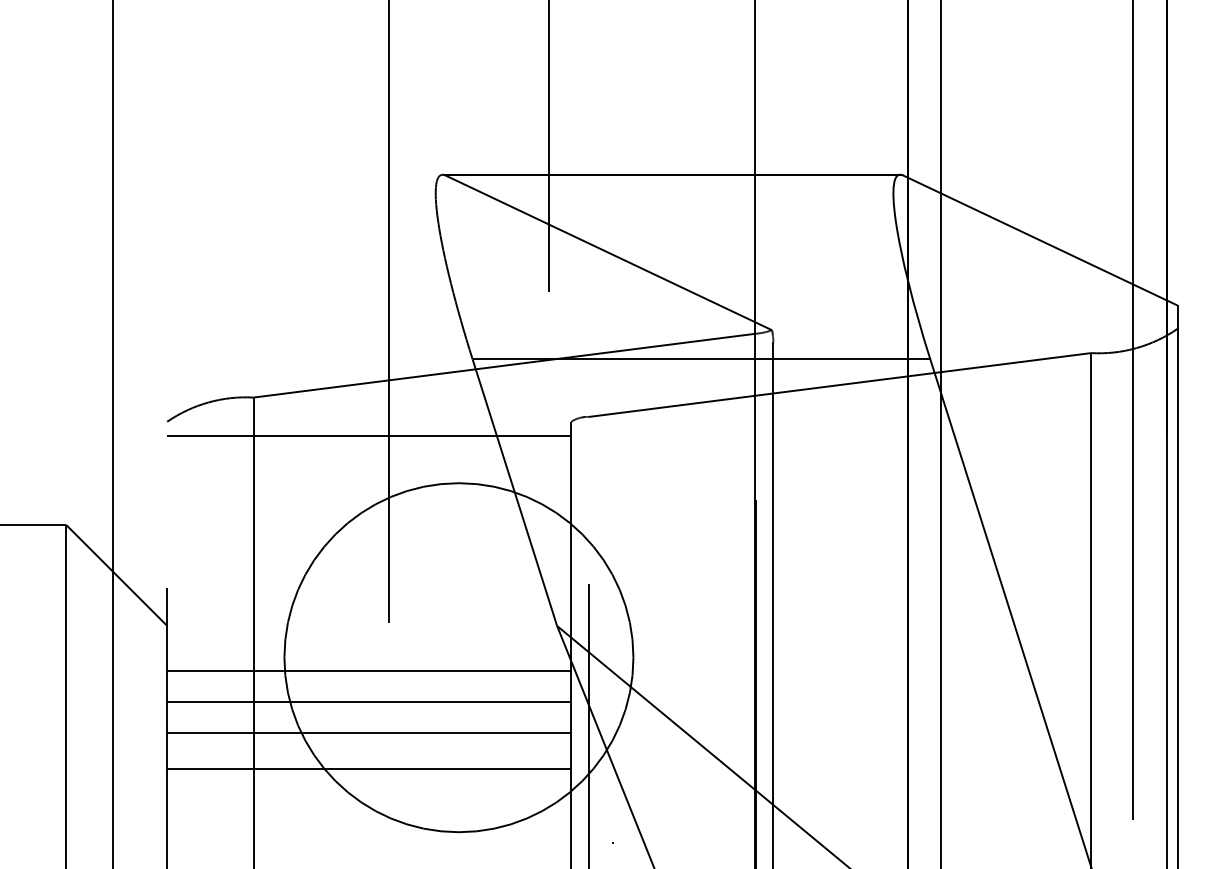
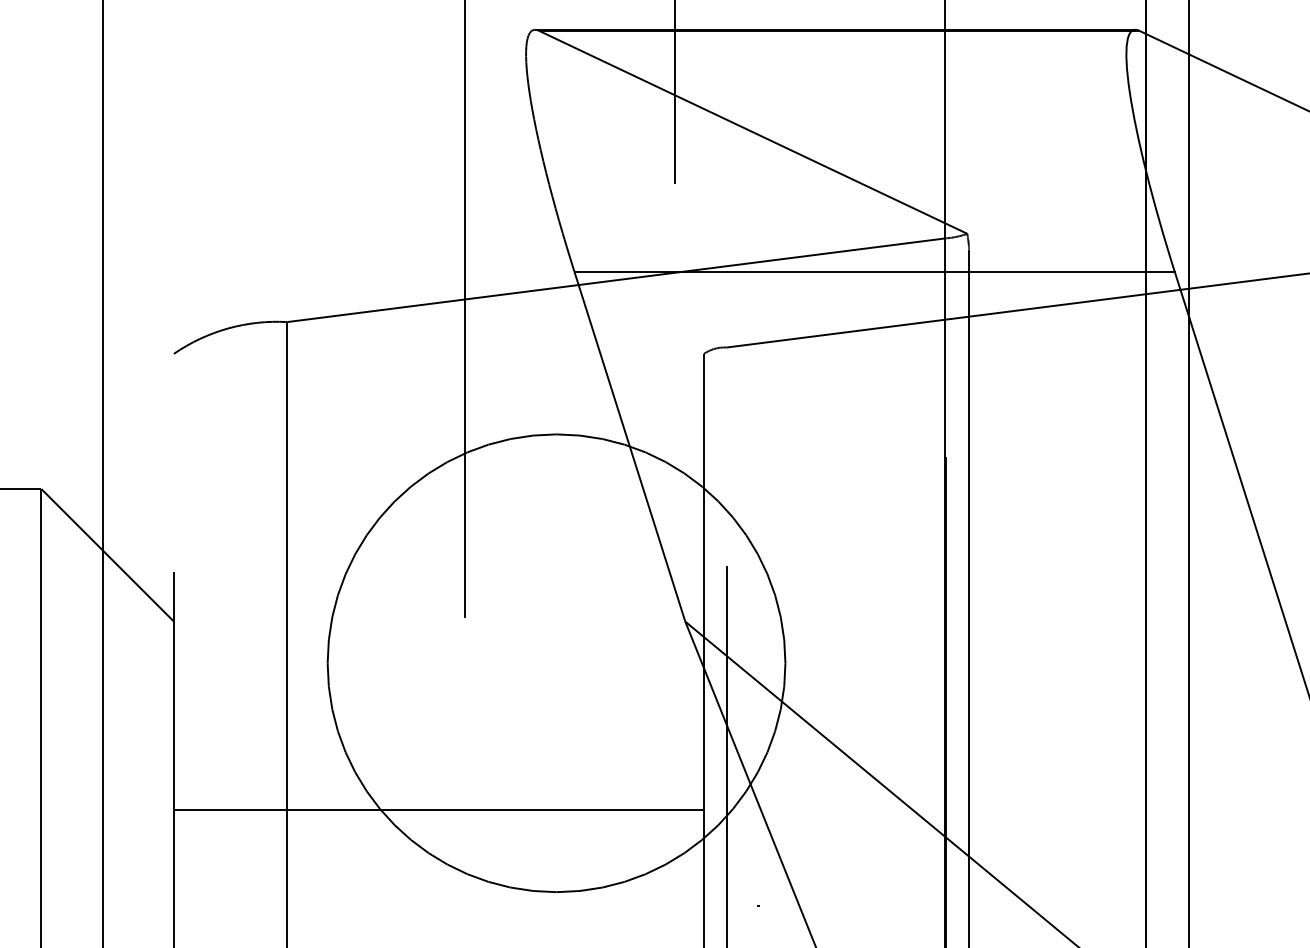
line: (369, 435) -> (439, 371), removed
line: (369, 670) -> (439, 680), removed
line: (369, 702) -> (439, 722), removed
line: (369, 732) -> (439, 761), removed

